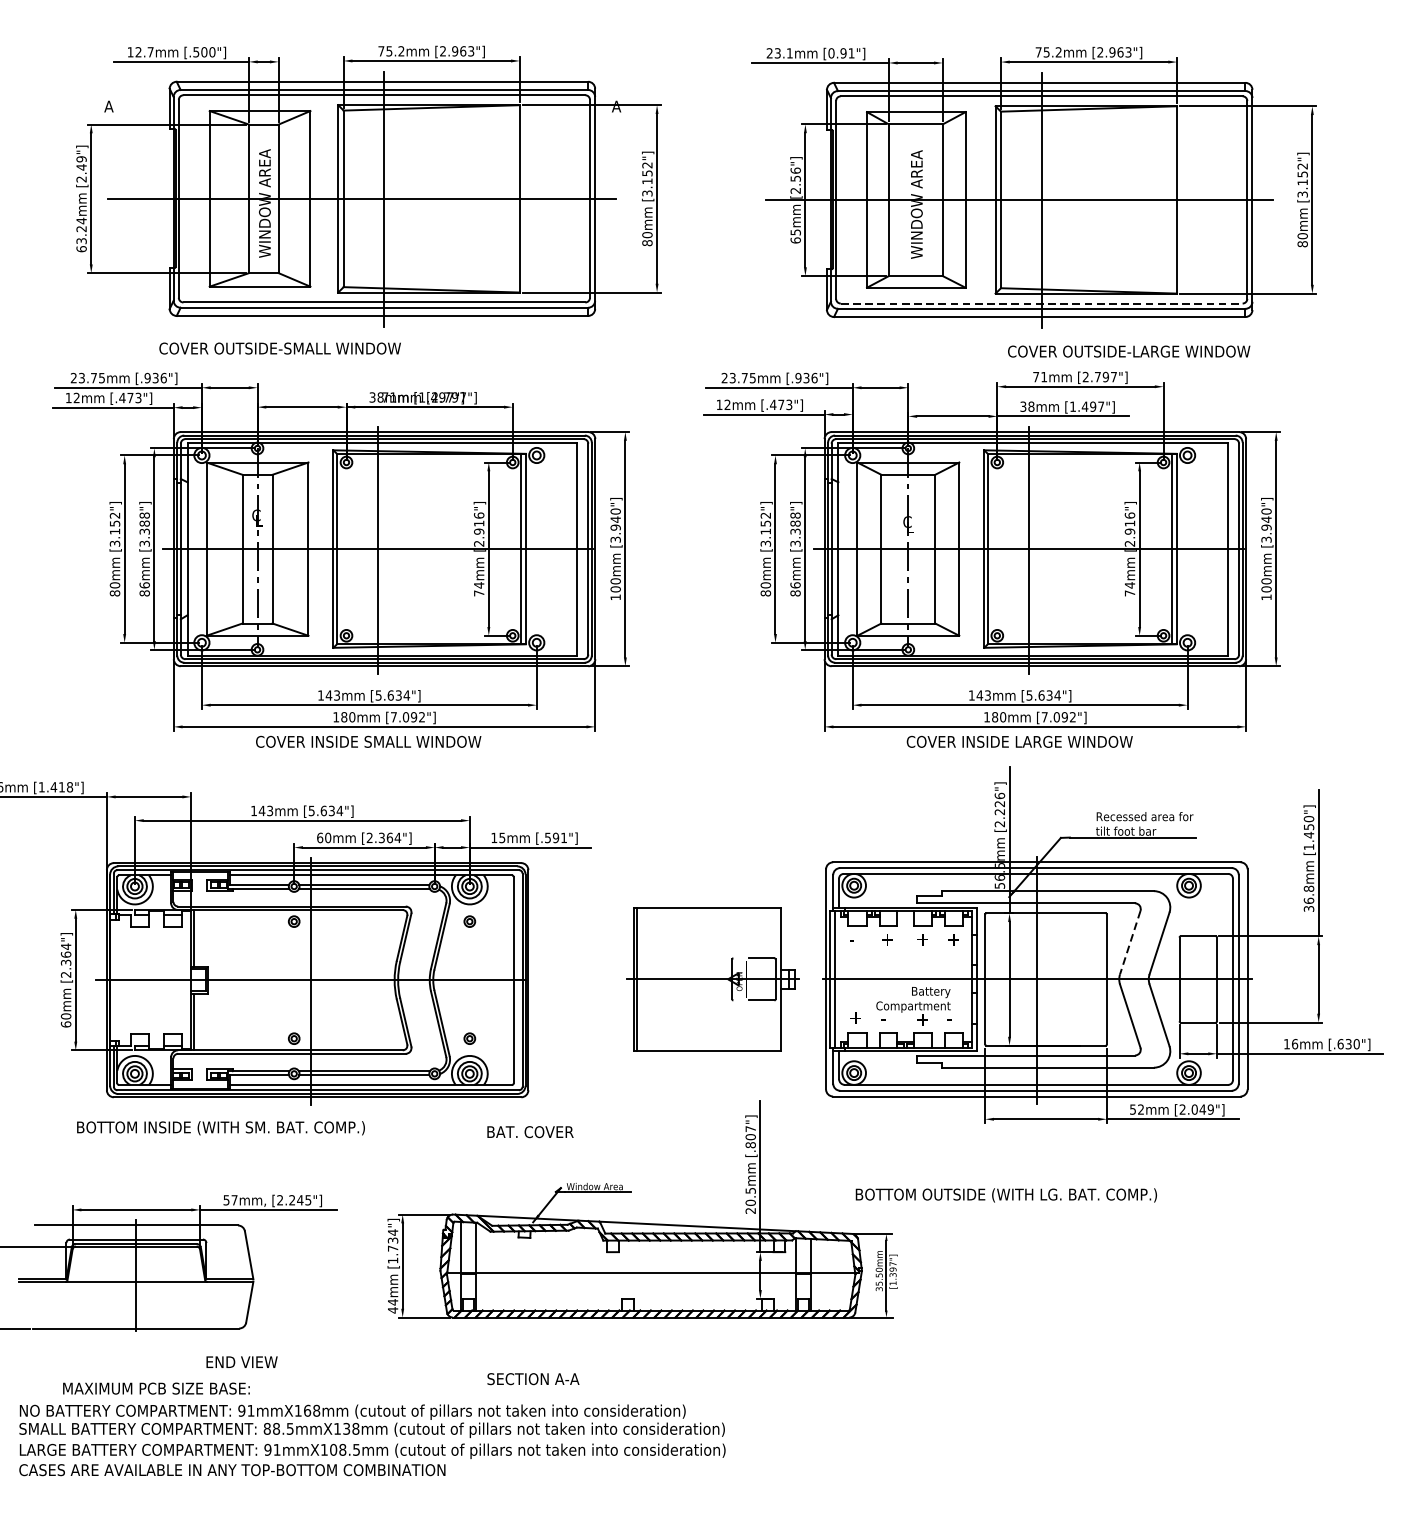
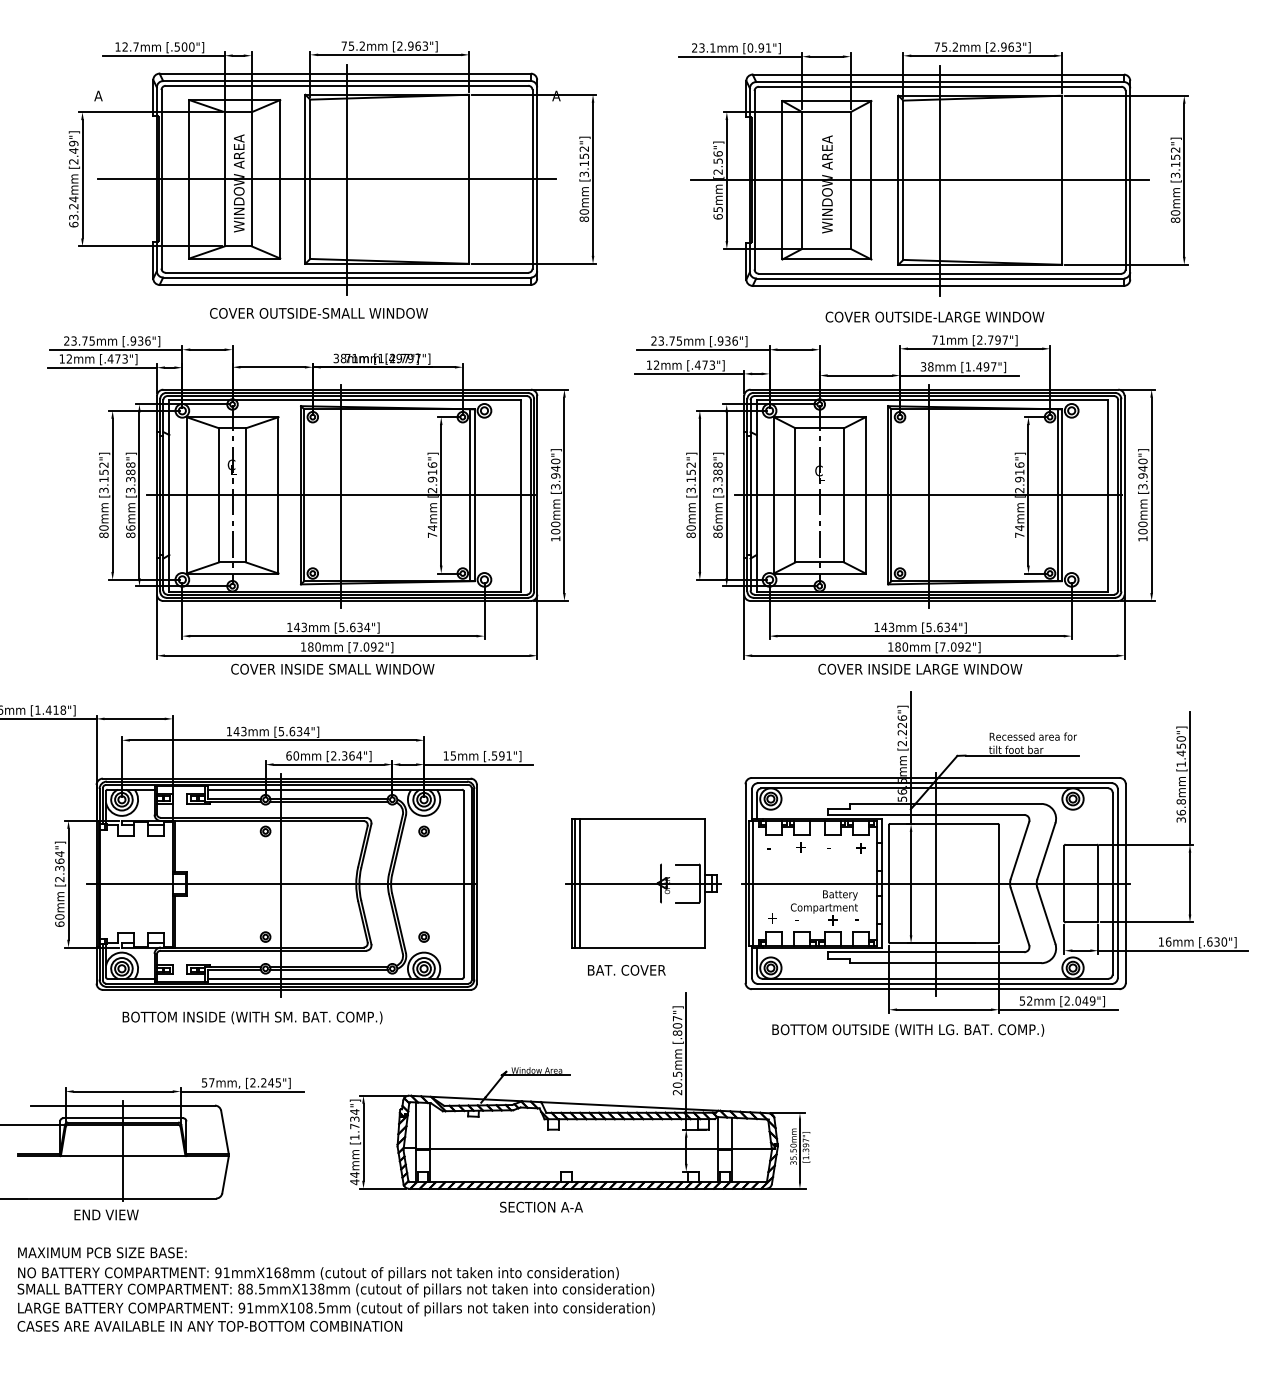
line: (1042, 303) -> (940, 273), dashed -> solid
text: (279, 348) -> (318, 313), moved
text: (1128, 350) -> (934, 316), moved
text: (922, 939) -> (832, 847), + -> -
line: (1129, 942) -> (1019, 850), dashed -> solid
line: (643, 979) -> (580, 883), added
text: (220, 1127) -> (252, 1017), moved
text: (530, 1132) -> (626, 970), moved
text: (1006, 1195) -> (908, 1030), moved
text: (241, 1361) -> (106, 1214), moved
text: (533, 1378) -> (541, 1206), moved
text: (156, 1388) -> (102, 1252), moved

